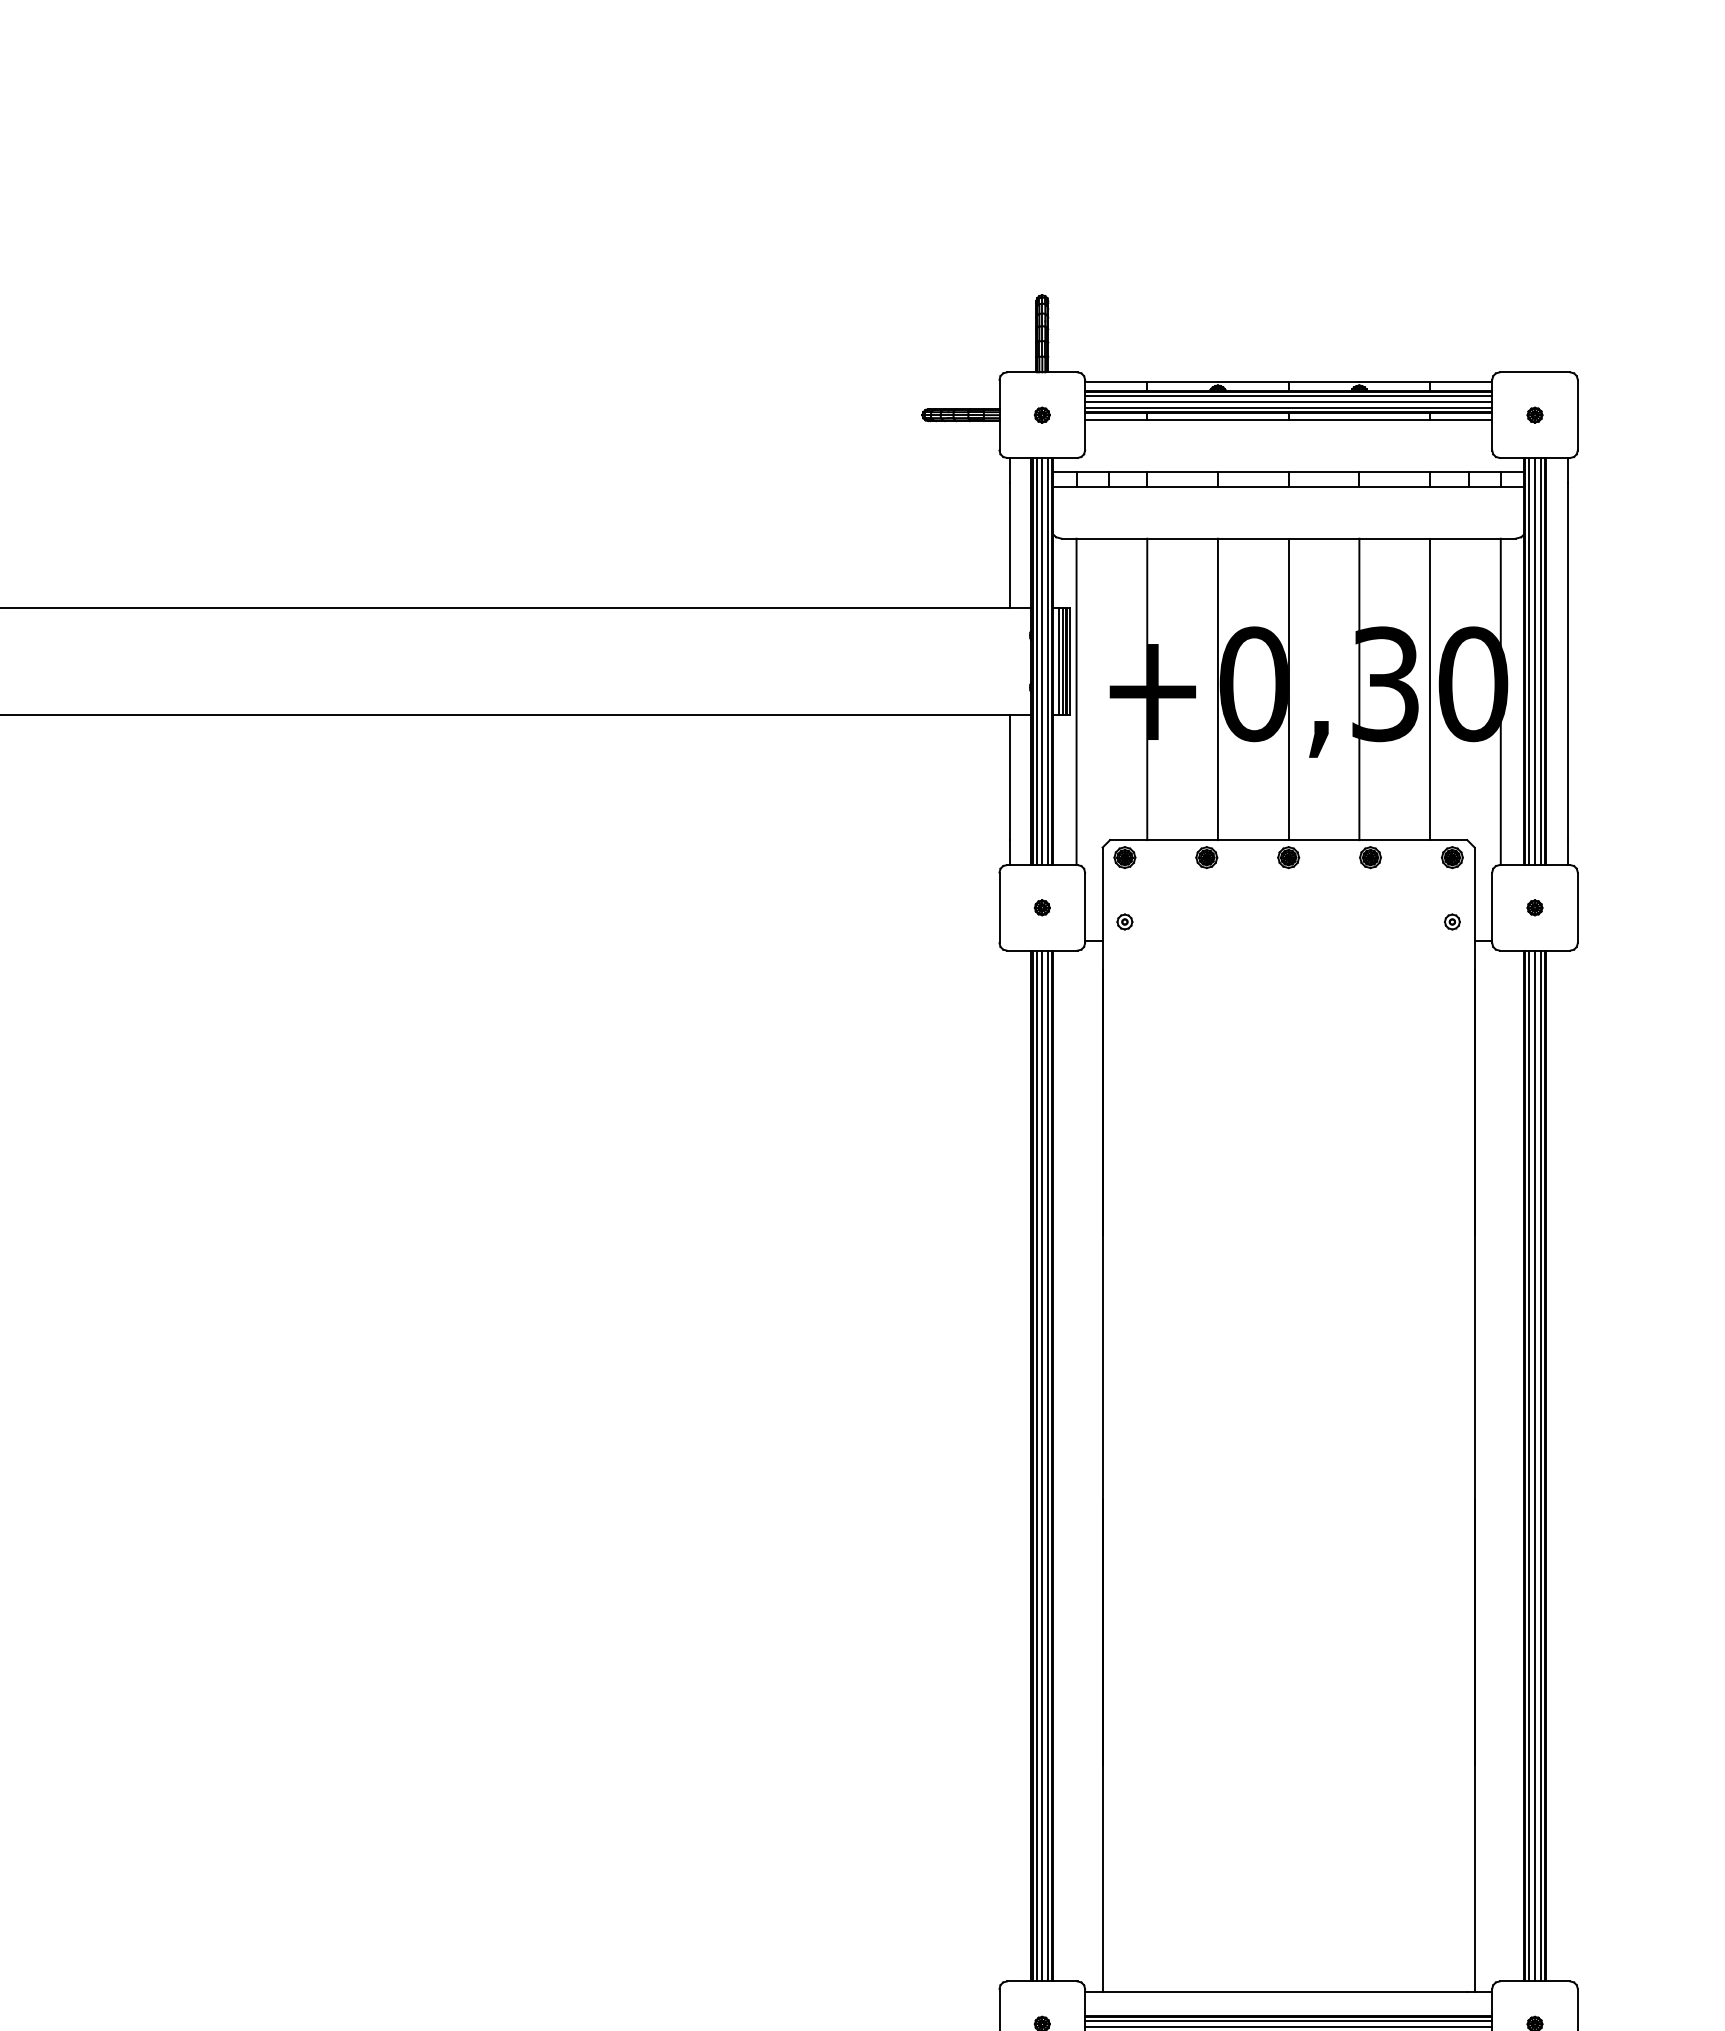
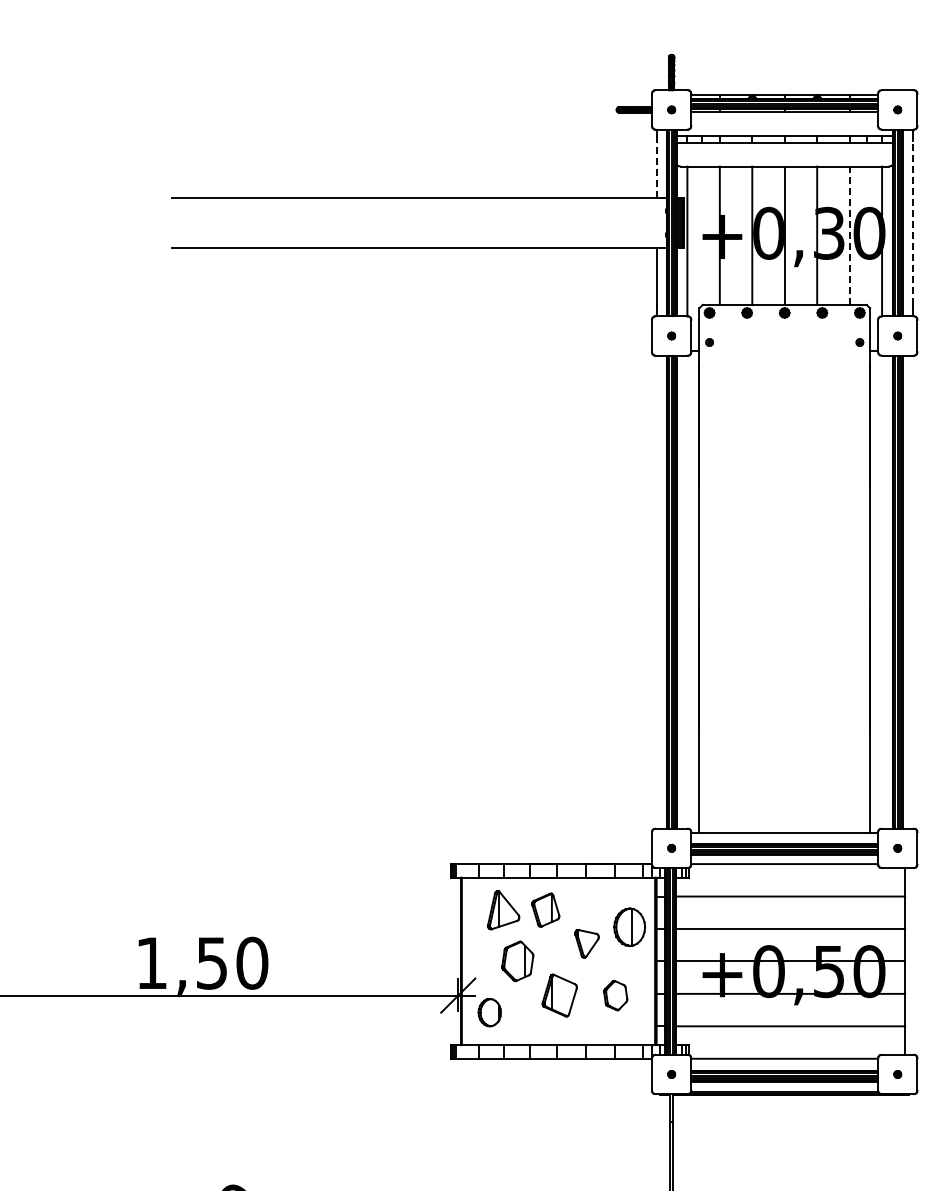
line: (1009, 544) -> (656, 169), solid -> dashed
line: (1567, 660) -> (912, 222), solid -> dashed
line: (1429, 688) -> (849, 235), solid -> dashed

